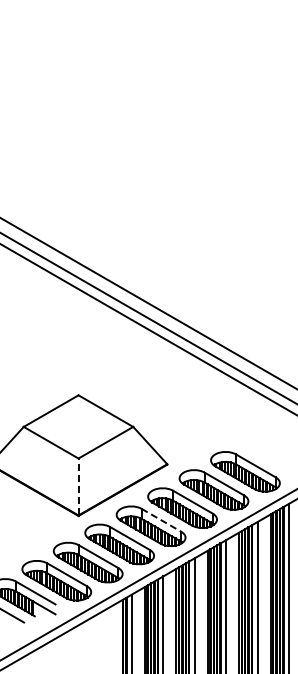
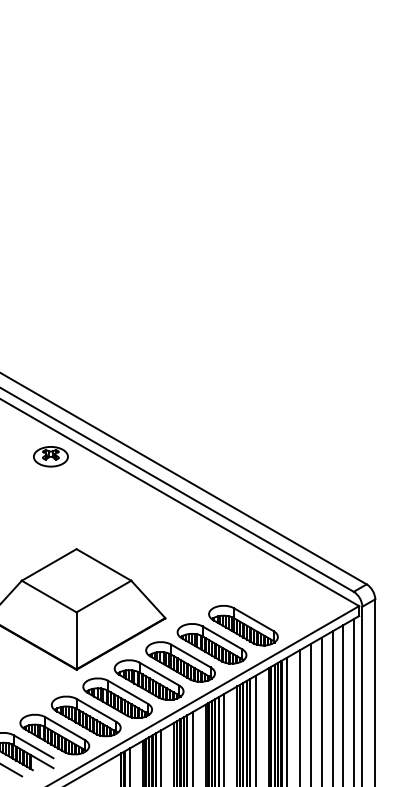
part: (52, 302) -> (50, 456), added
line: (78, 486) -> (76, 640), dashed -> solid
line: (161, 520) -> (159, 674), dashed -> solid

